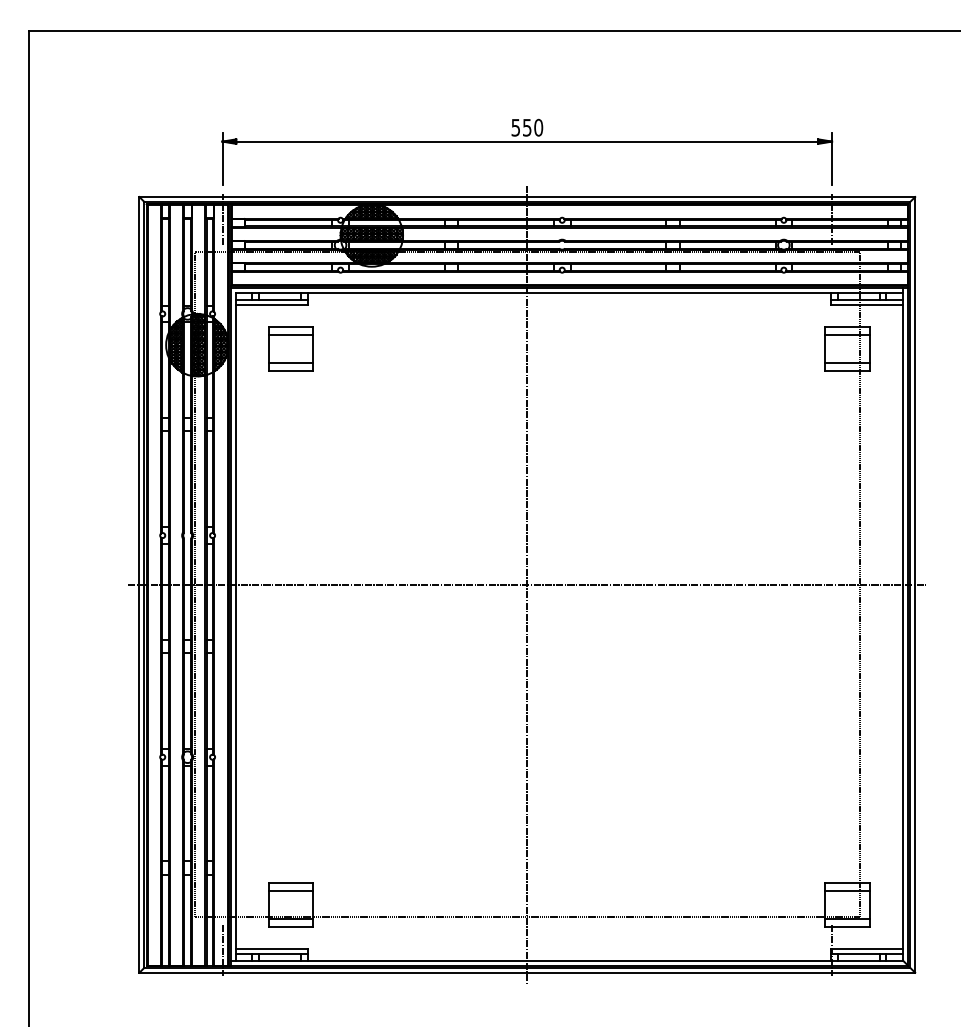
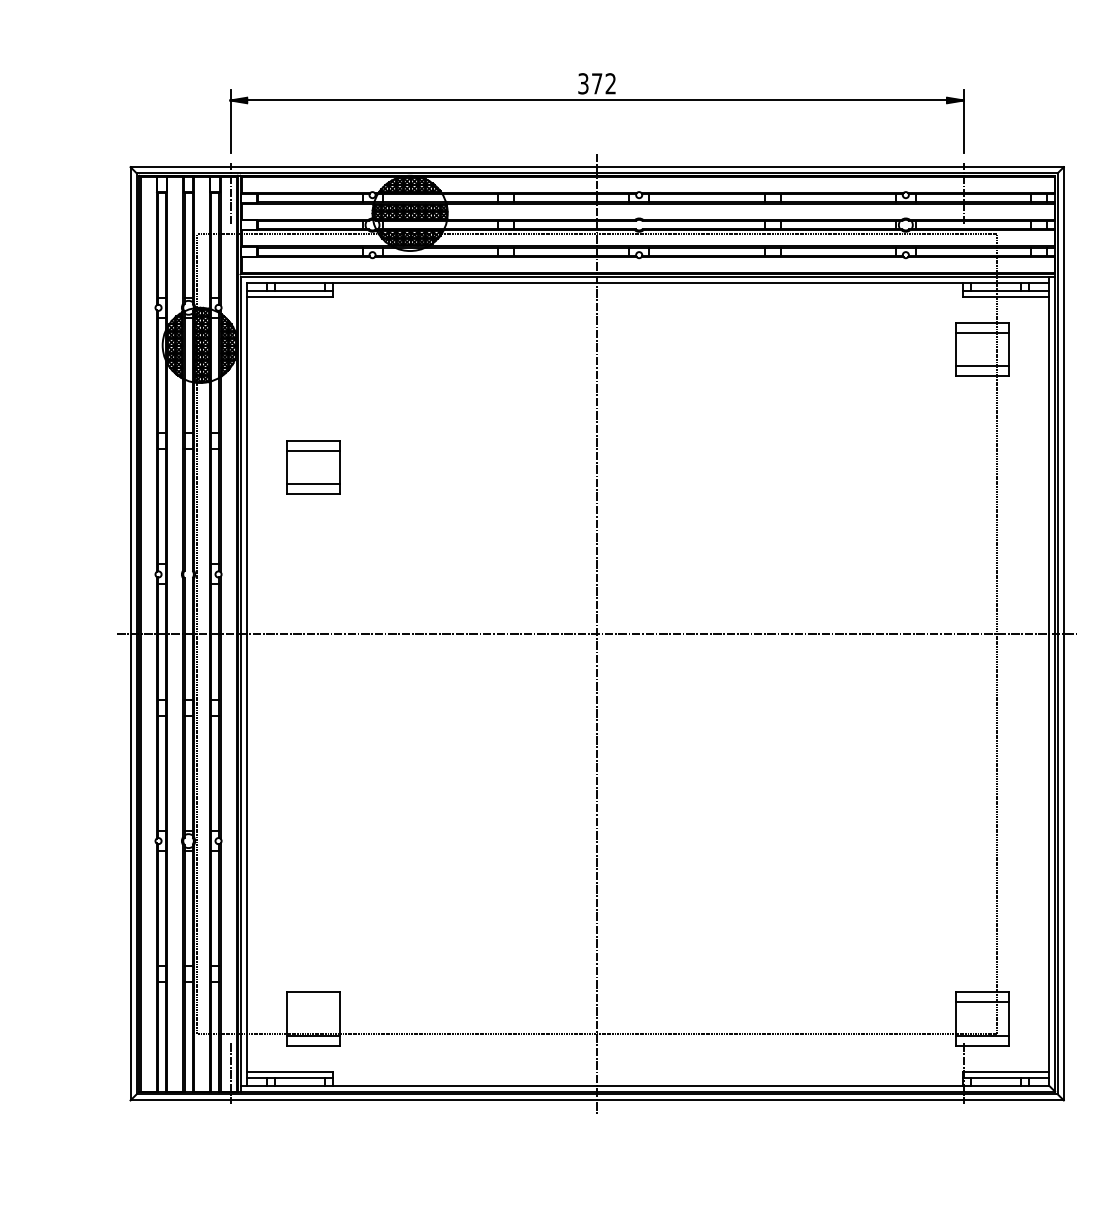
text: (527, 127) -> (597, 83), 550 -> 372
part: (290, 348) -> (312, 467), moved
line: (291, 891) -> (313, 1002), removed

